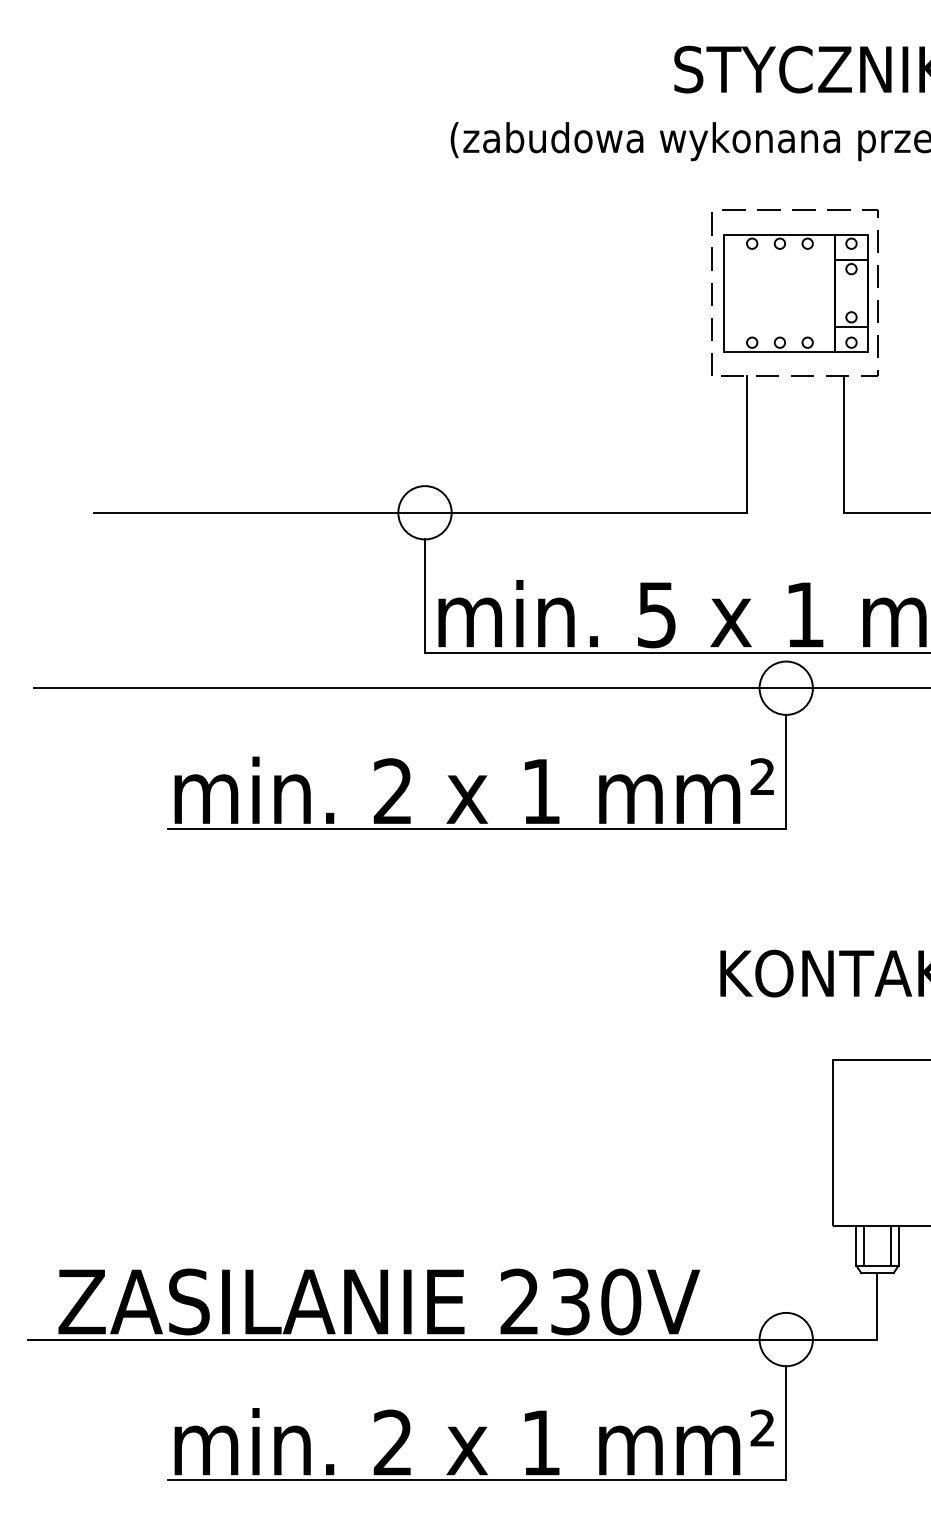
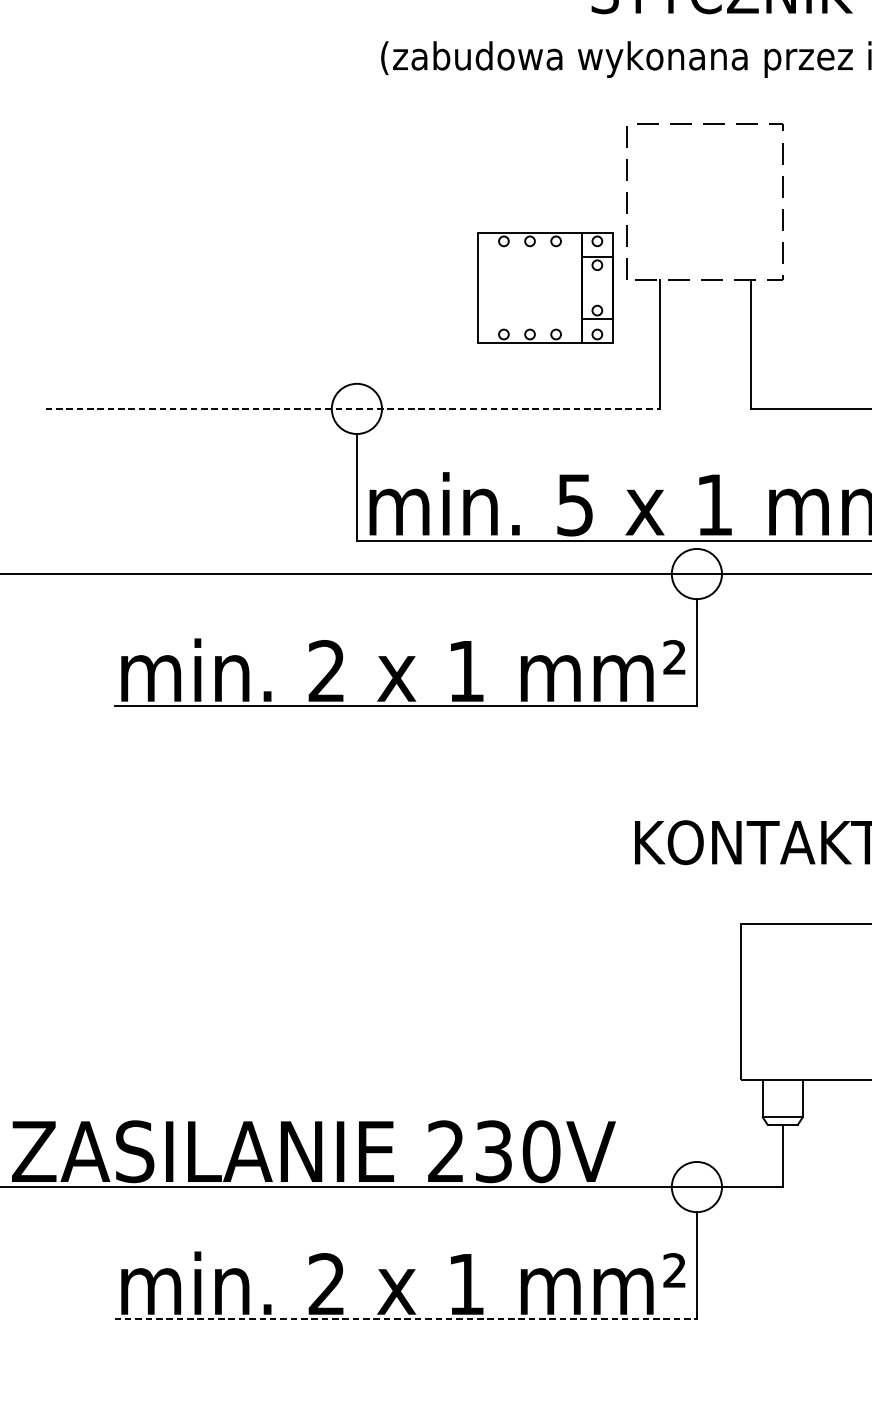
part: (795, 293) -> (544, 288), moved
line: (420, 512) -> (352, 408), solid -> dashed
line: (864, 1245) -> (770, 1098), removed
line: (890, 1245) -> (795, 1098), removed
line: (477, 1480) -> (406, 1319), solid -> dashed

